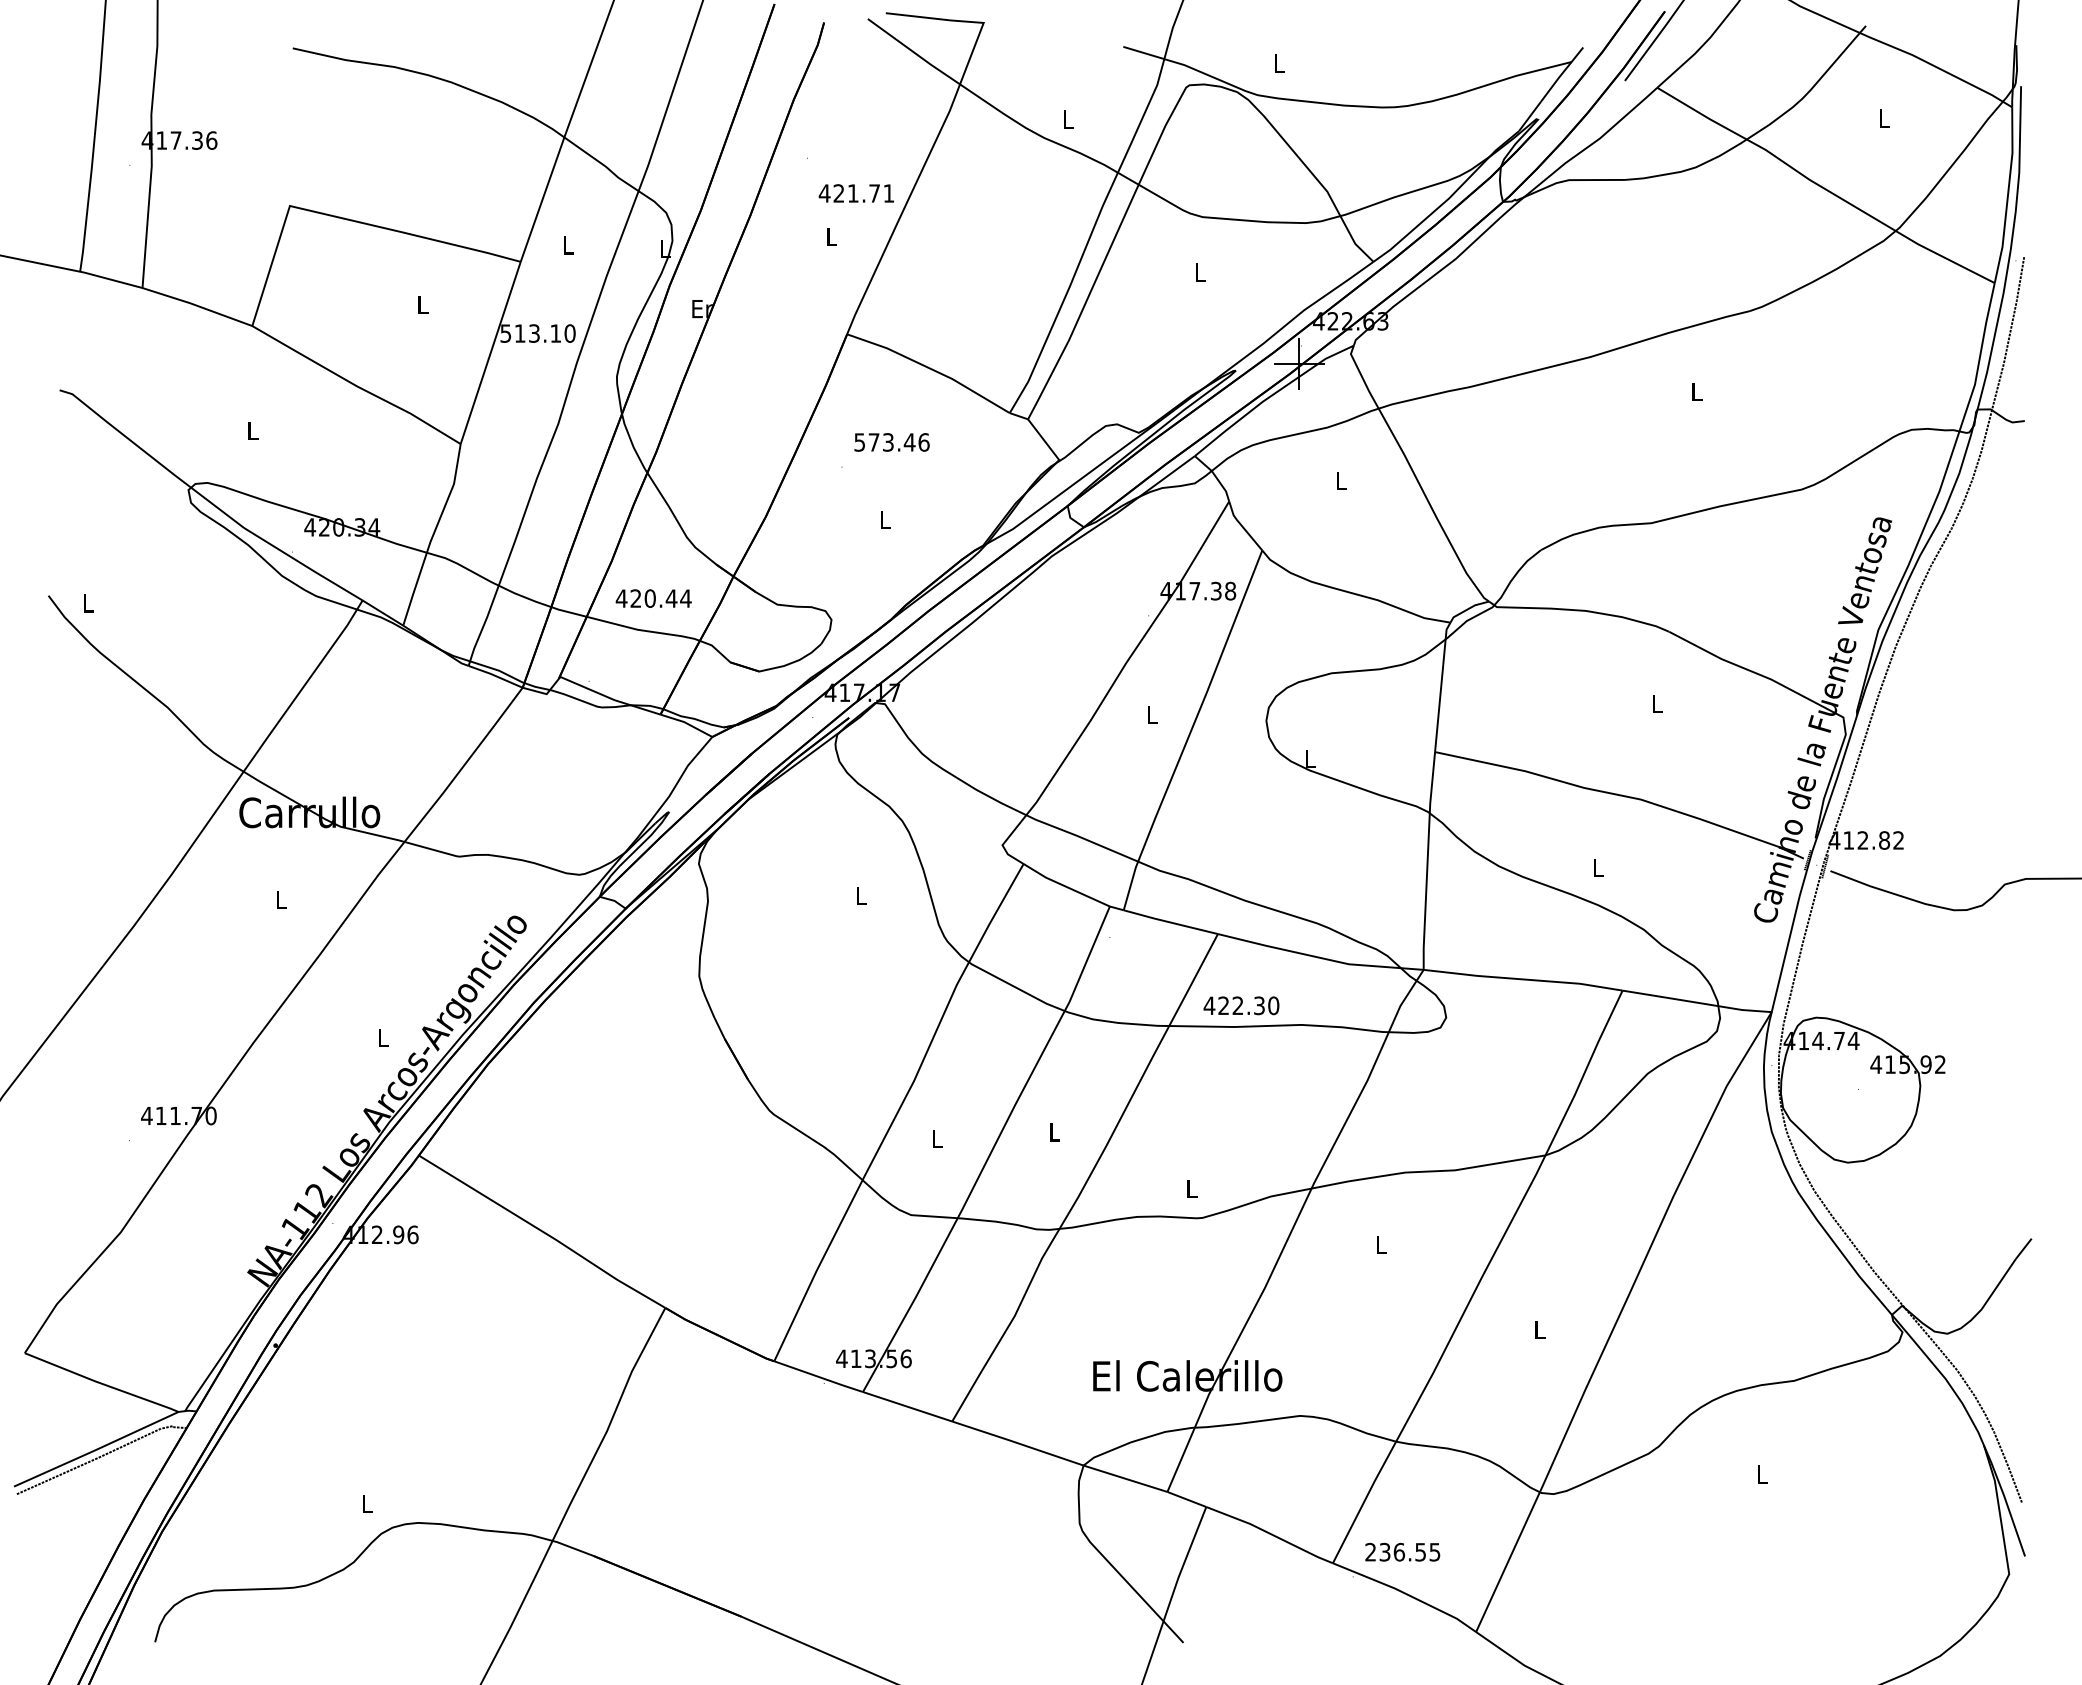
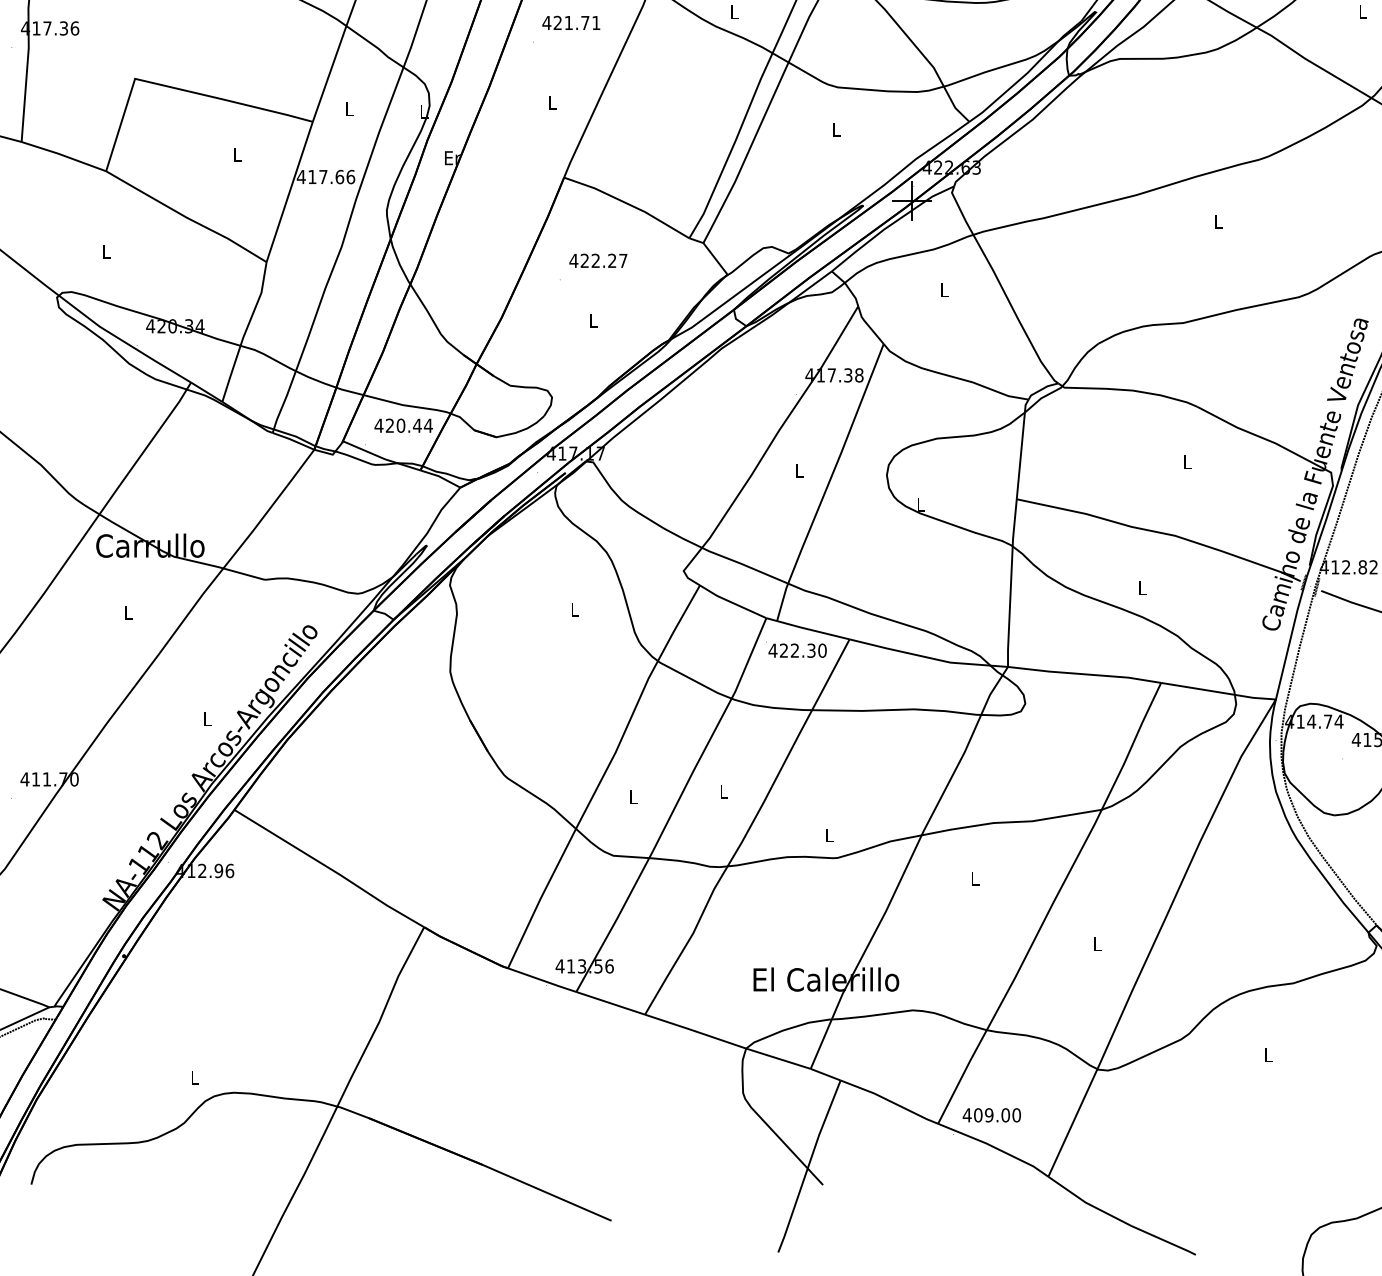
text: (855, 193) -> (570, 23), moved
text: (537, 333) -> (325, 177), 513.10 -> 417.66
text: (891, 442) -> (598, 260), 573.46 -> 422.27
text: (653, 598) -> (403, 425), moved
text: (1241, 1005) -> (797, 650), moved
text: (1402, 1551) -> (991, 1114), 236.55 -> 409.00

